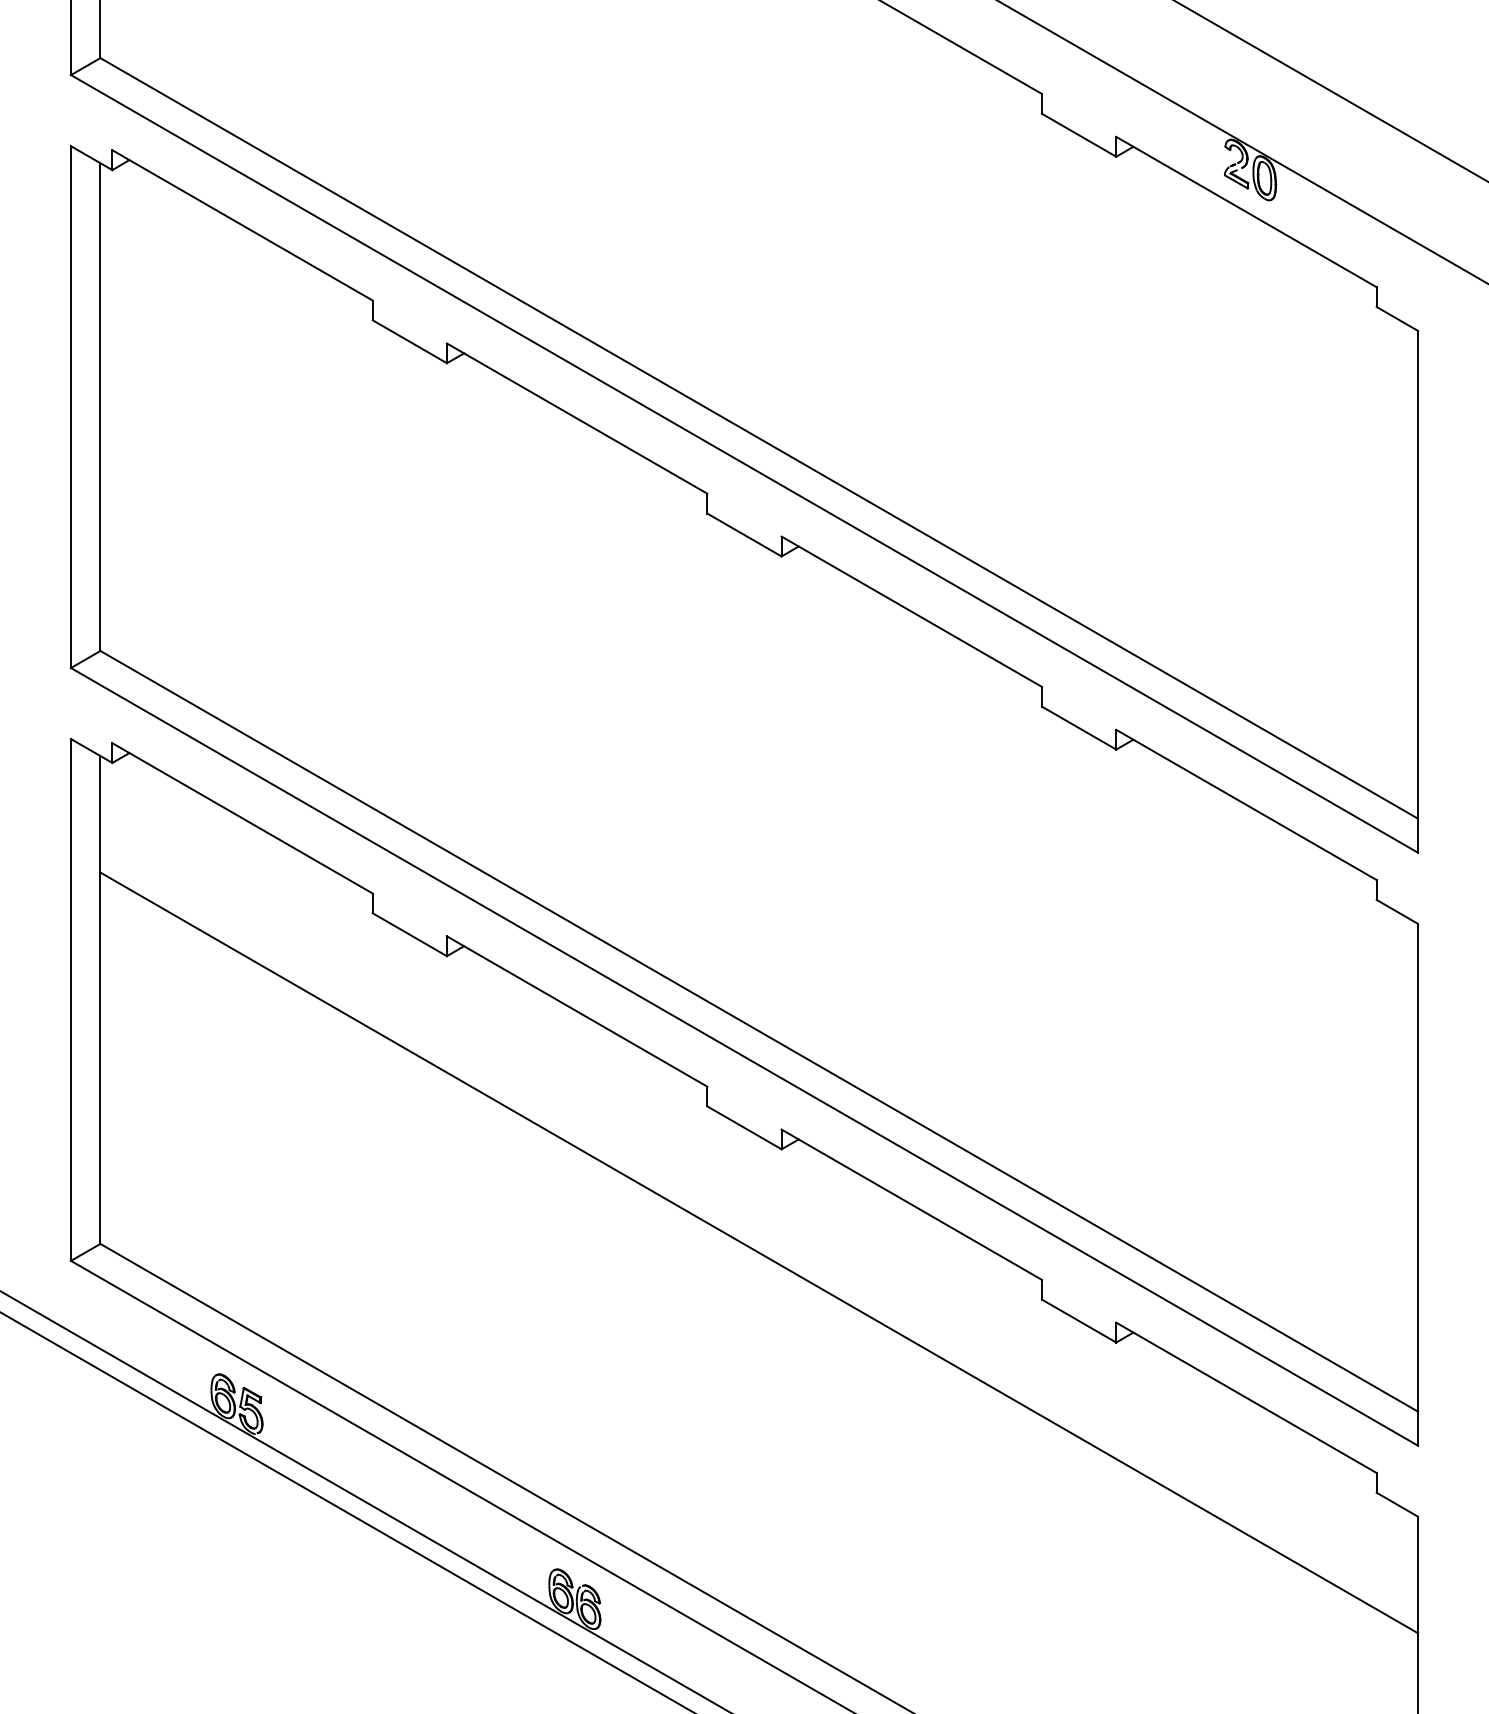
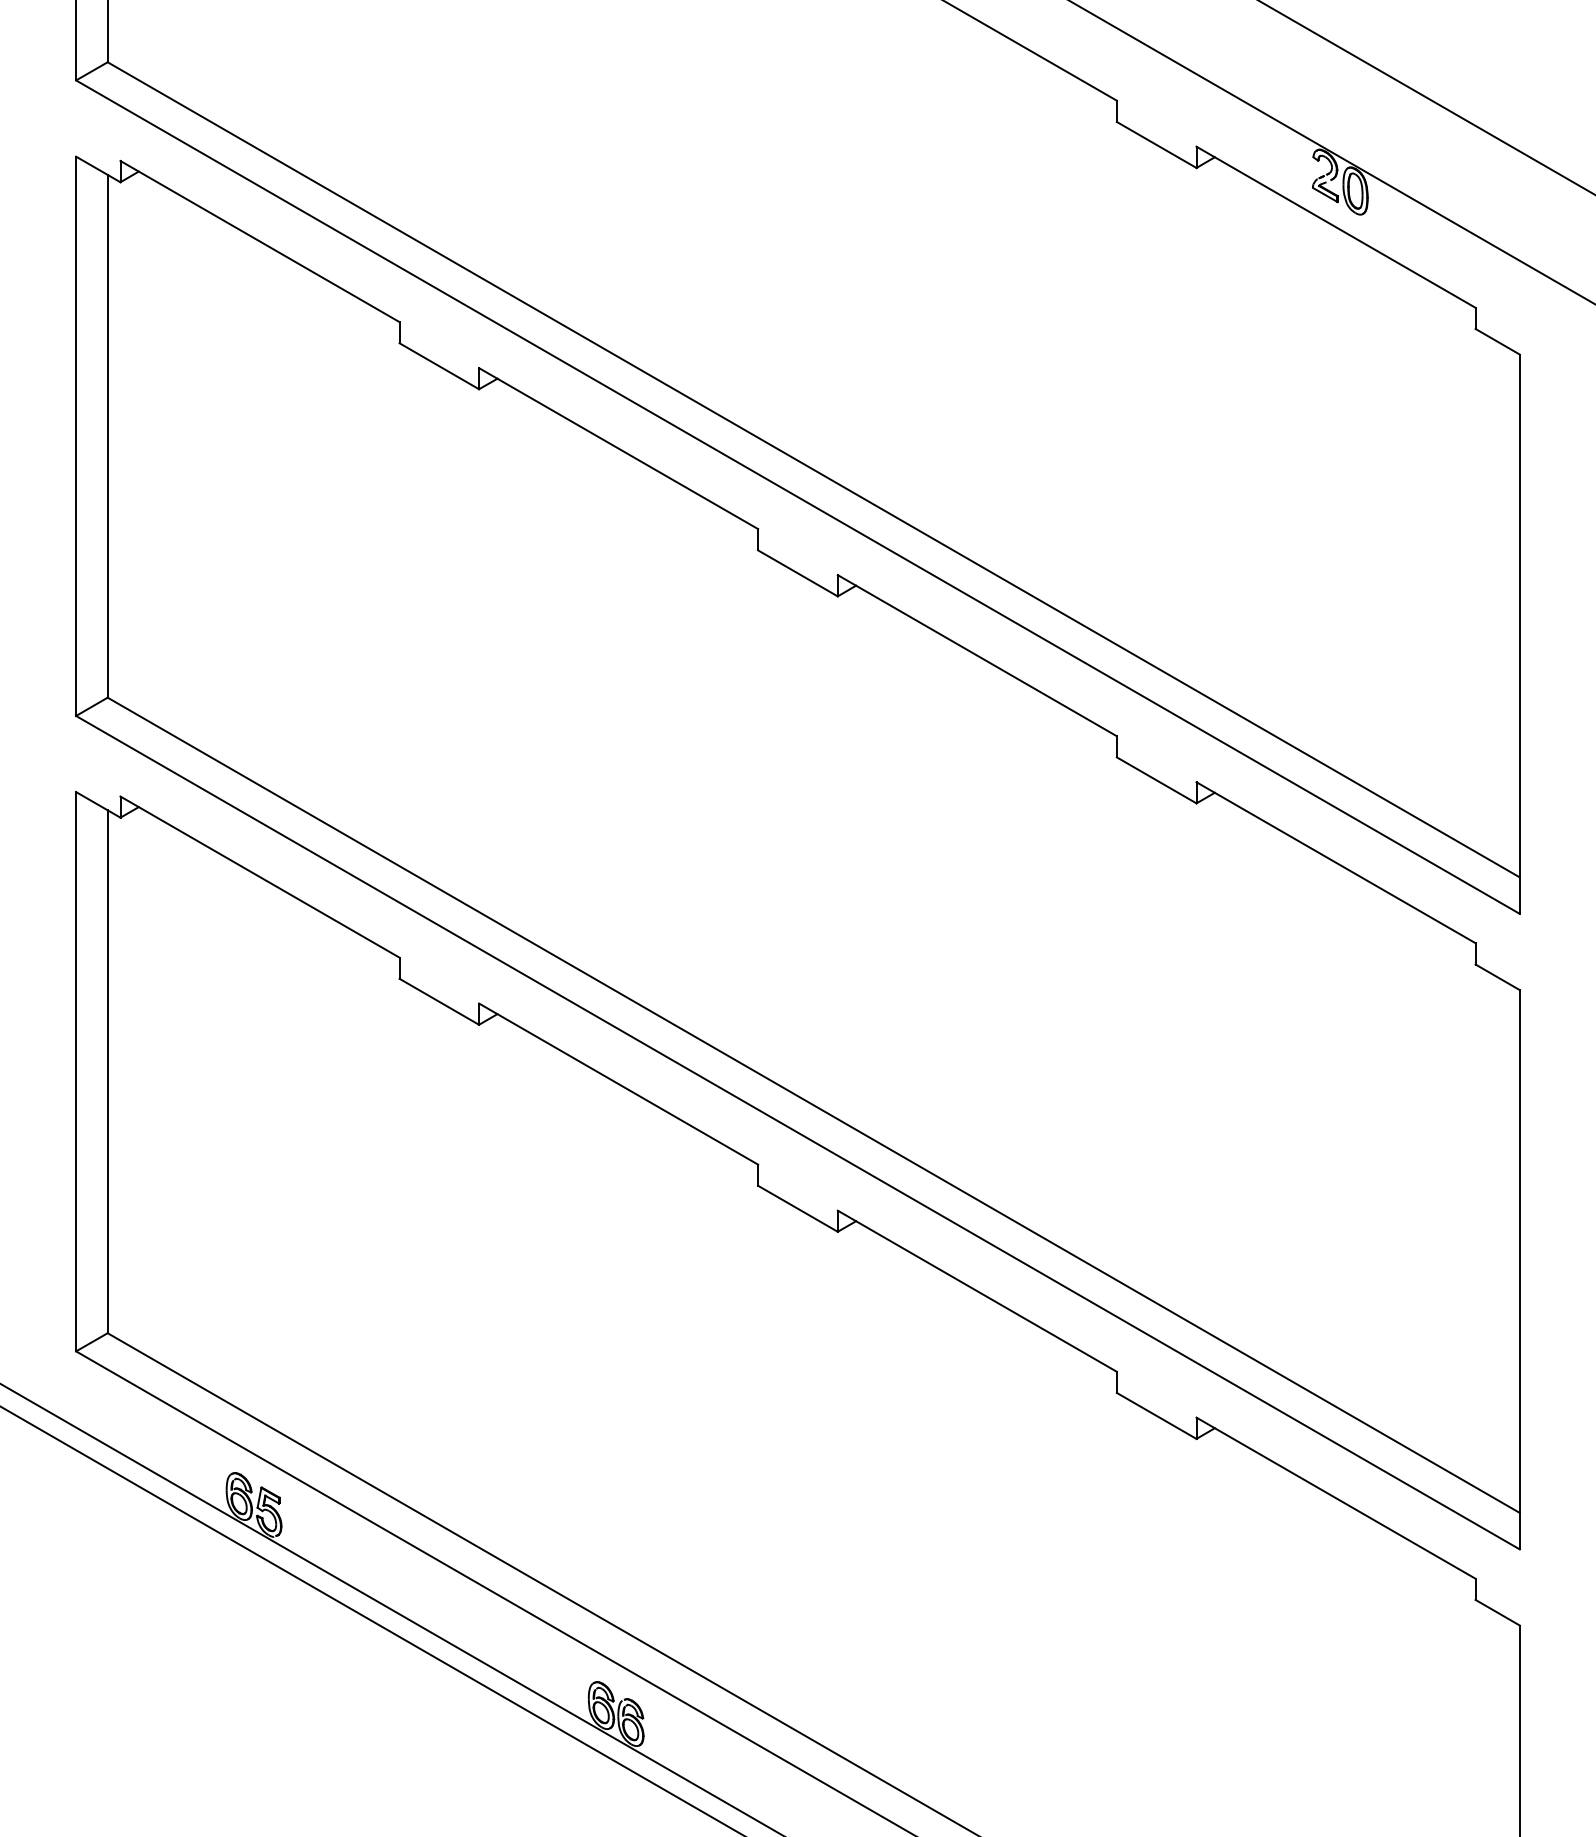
line: (758, 1252) -> (813, 1342), removed

